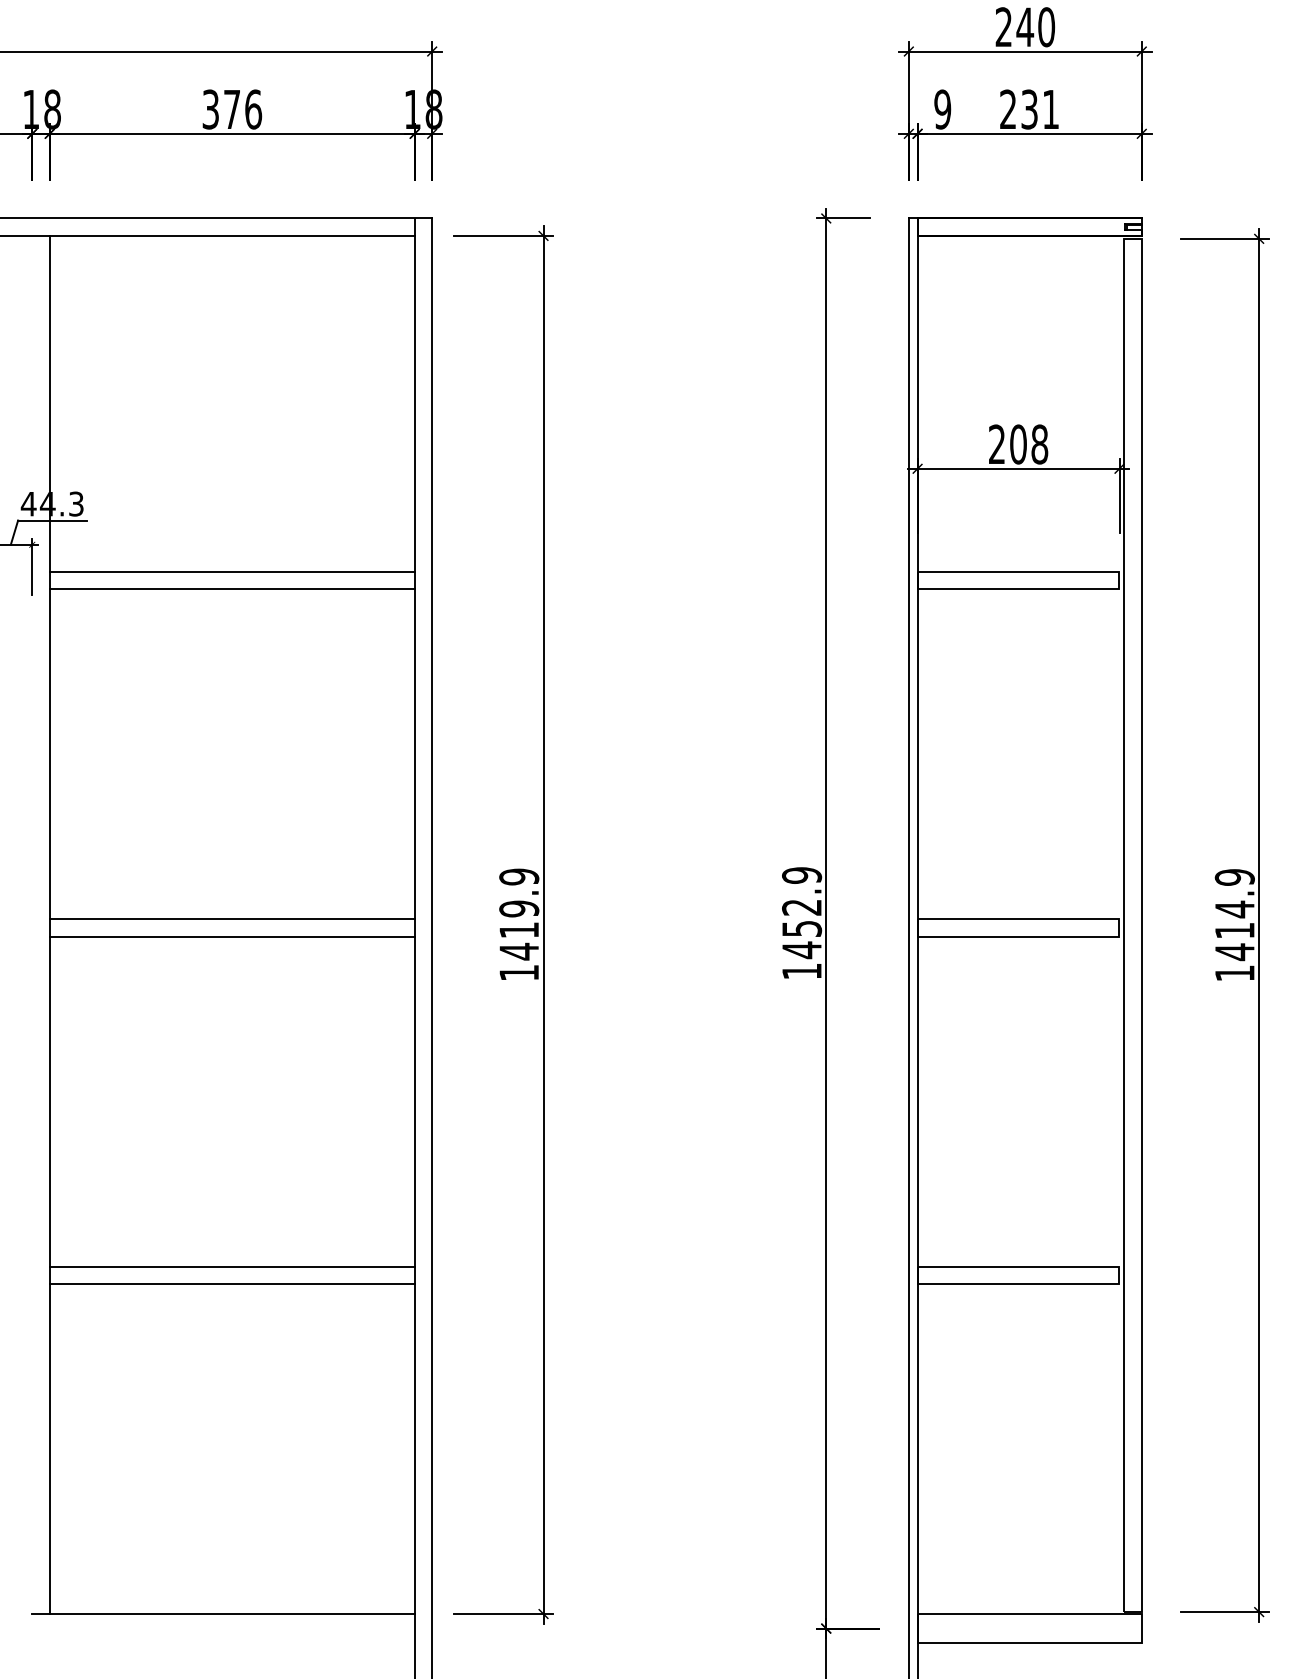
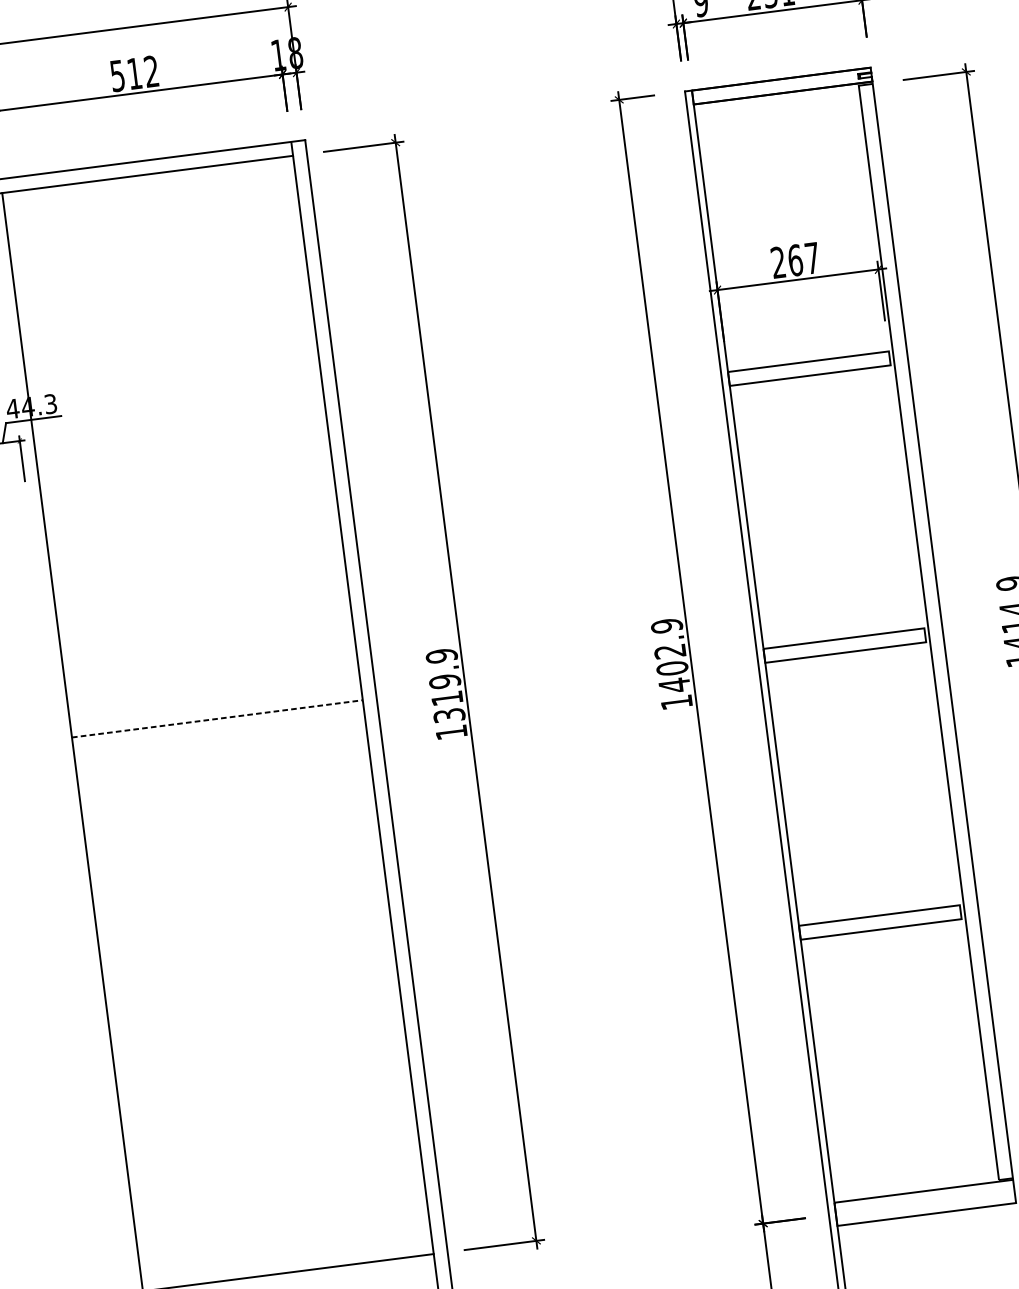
text: (232, 109) -> (134, 73), 376 -> 512
text: (1029, 444) -> (804, 259), 208 -> 267
line: (231, 571) -> (181, 441), removed
line: (231, 589) -> (183, 456), removed
line: (232, 919) -> (217, 719), solid -> dashed
text: (802, 928) -> (672, 668), 1452.9 -> 1402.9
line: (231, 936) -> (218, 732), removed
text: (519, 951) -> (449, 715), 1419.9 -> 1319.9
line: (231, 1266) -> (252, 995), removed
line: (231, 1284) -> (254, 1010), removed

